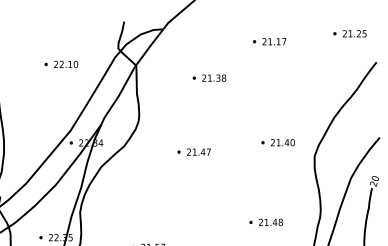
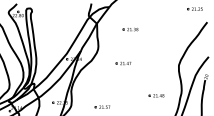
part: (267, 41) -> (157, 12), removed
part: (61, 62) -> (62, 22), removed
part: (276, 141) -> (161, 58), removed

